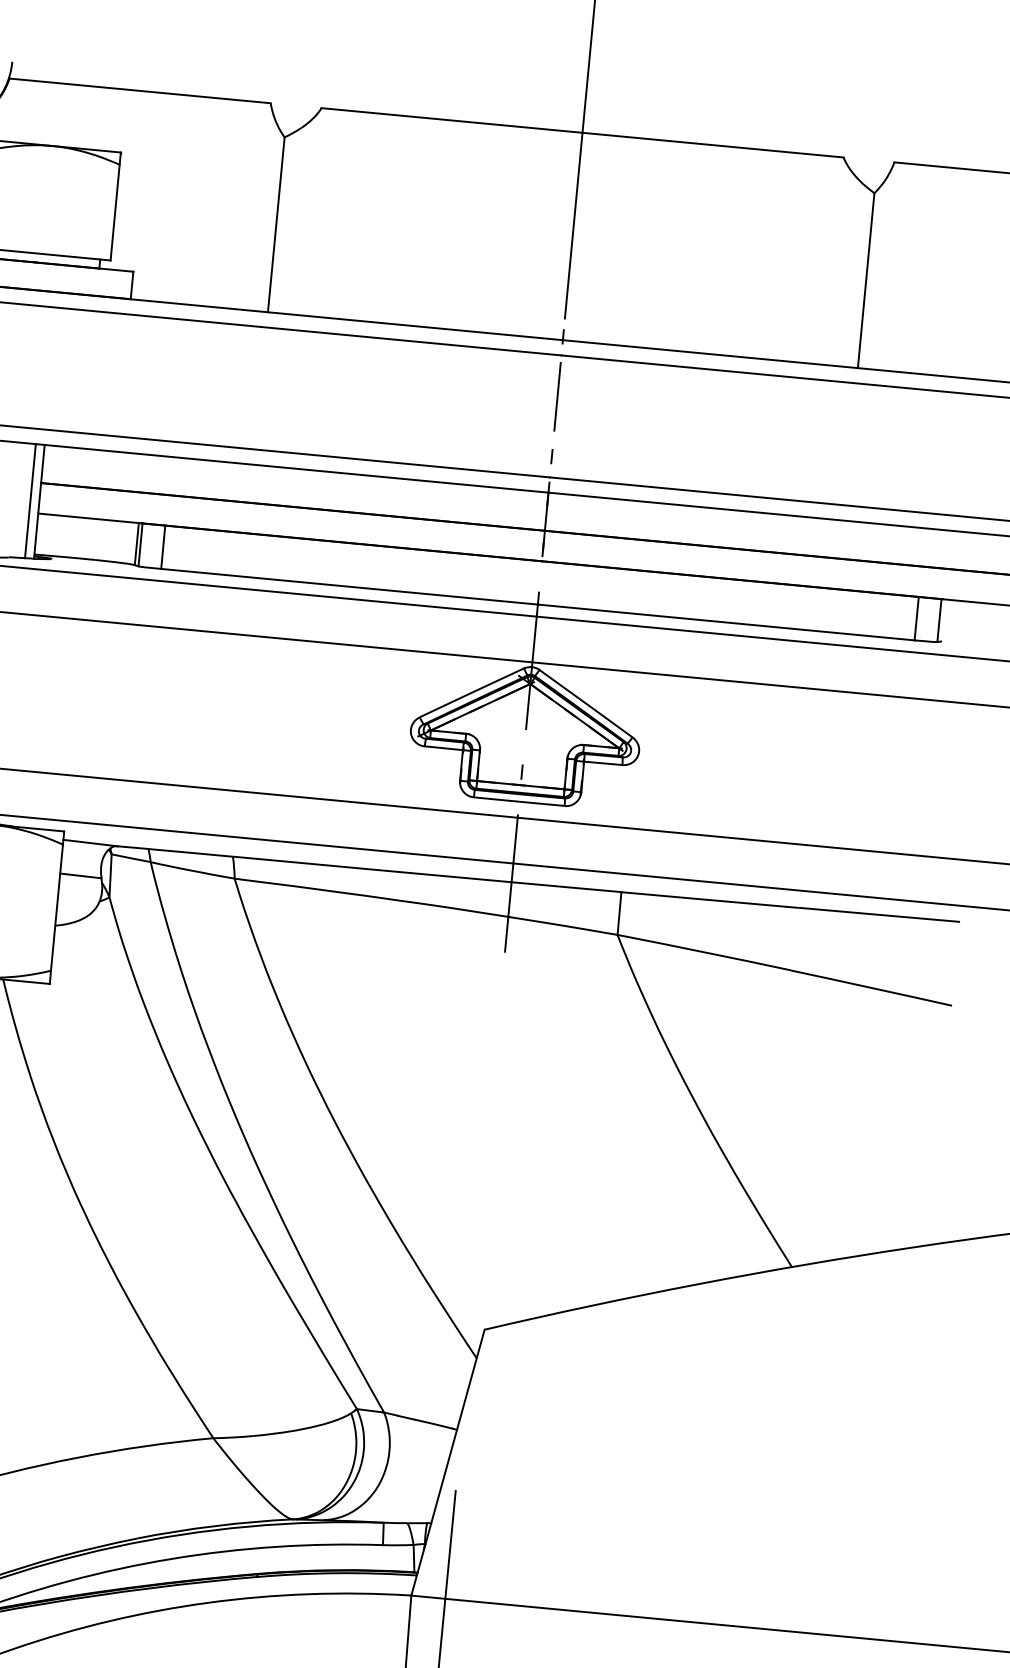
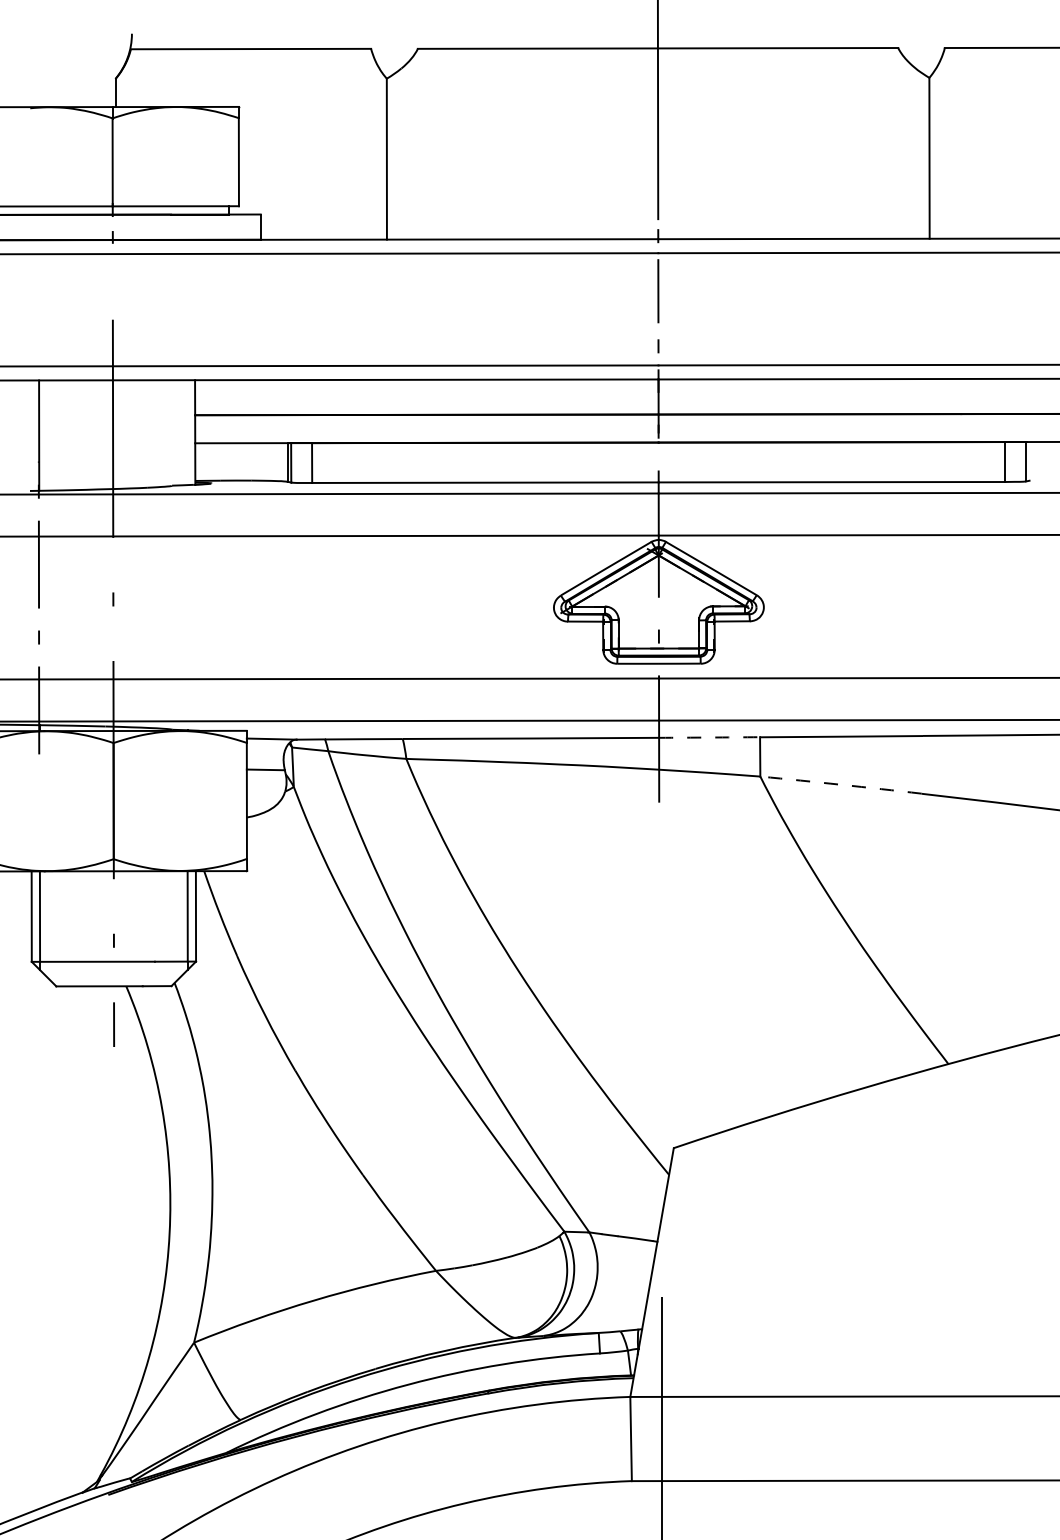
line: (29, 500) -> (186, 432), removed
arc: (566, 887) -> (709, 737), solid -> dashed
arc: (704, 952) -> (841, 784), solid -> dashed

